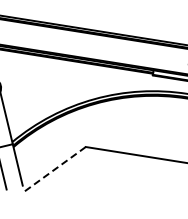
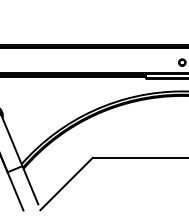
line: (54, 169) -> (66, 184), dashed -> solid

